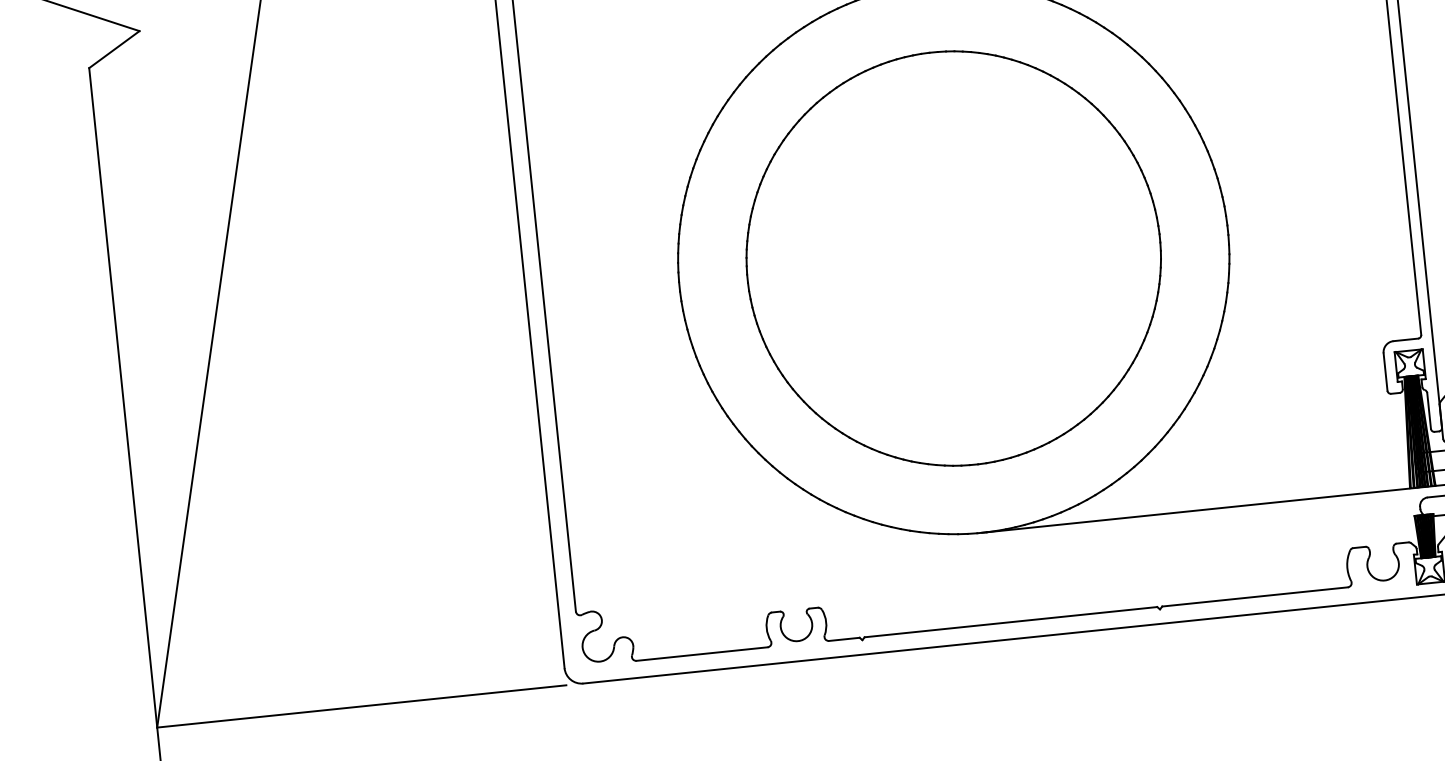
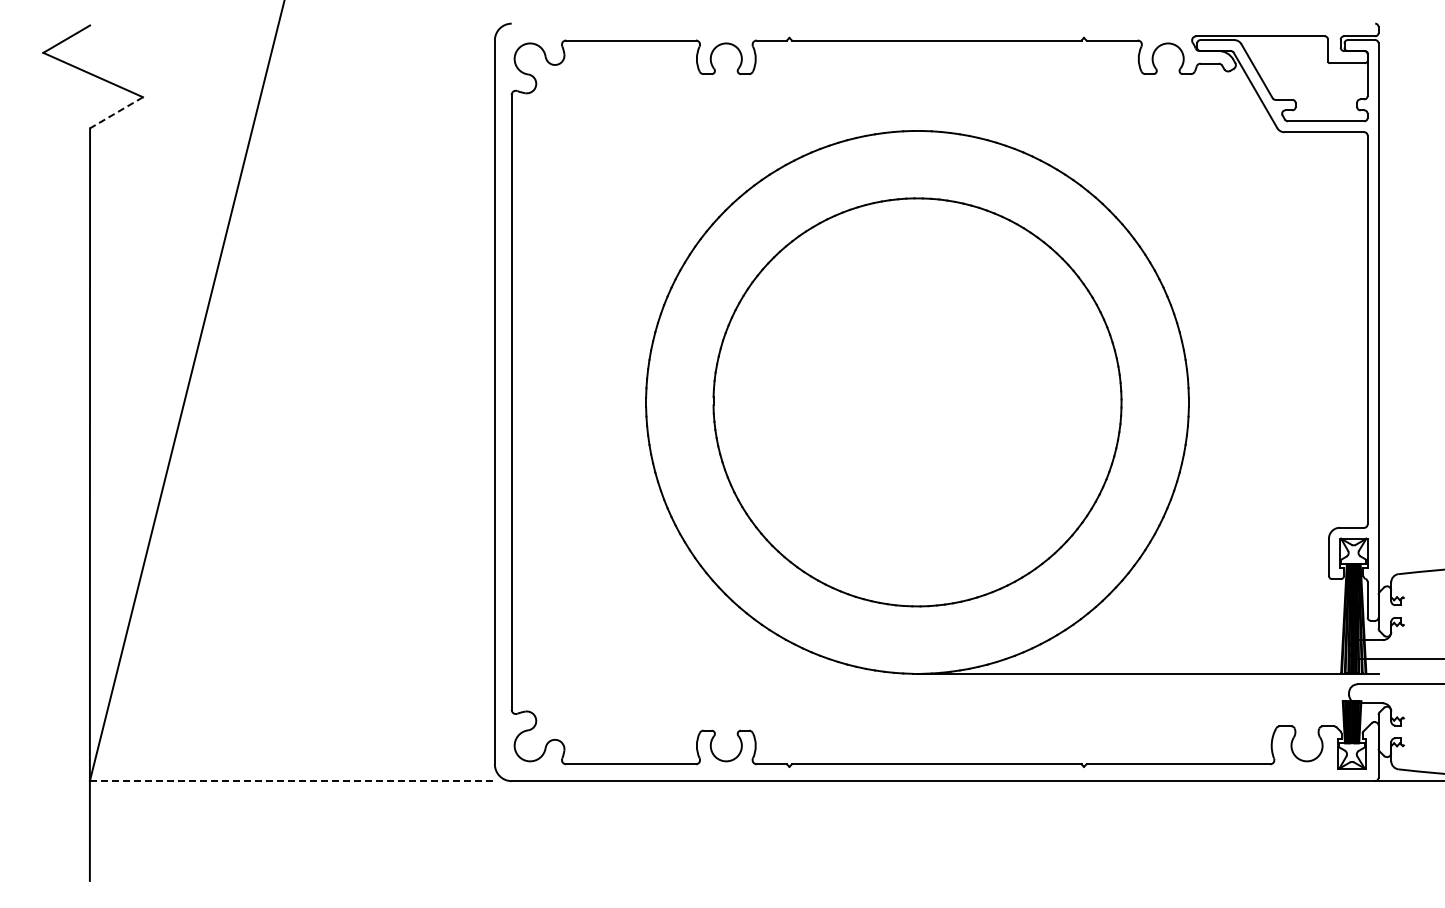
line: (114, 49) -> (116, 112), solid -> dashed
line: (361, 706) -> (292, 781), solid -> dashed

